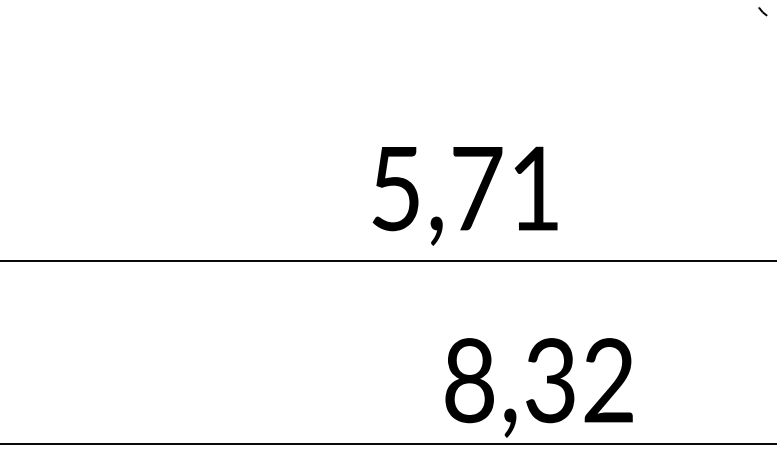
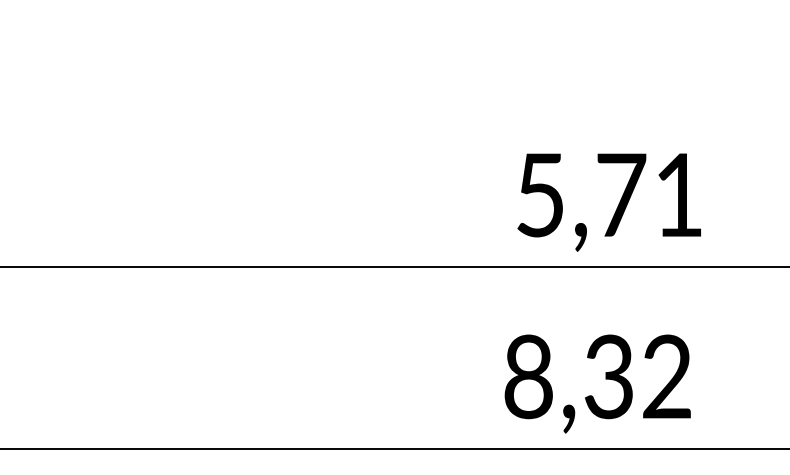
text: (464, 196) -> (608, 202), moved
text: (538, 387) -> (597, 383), moved

